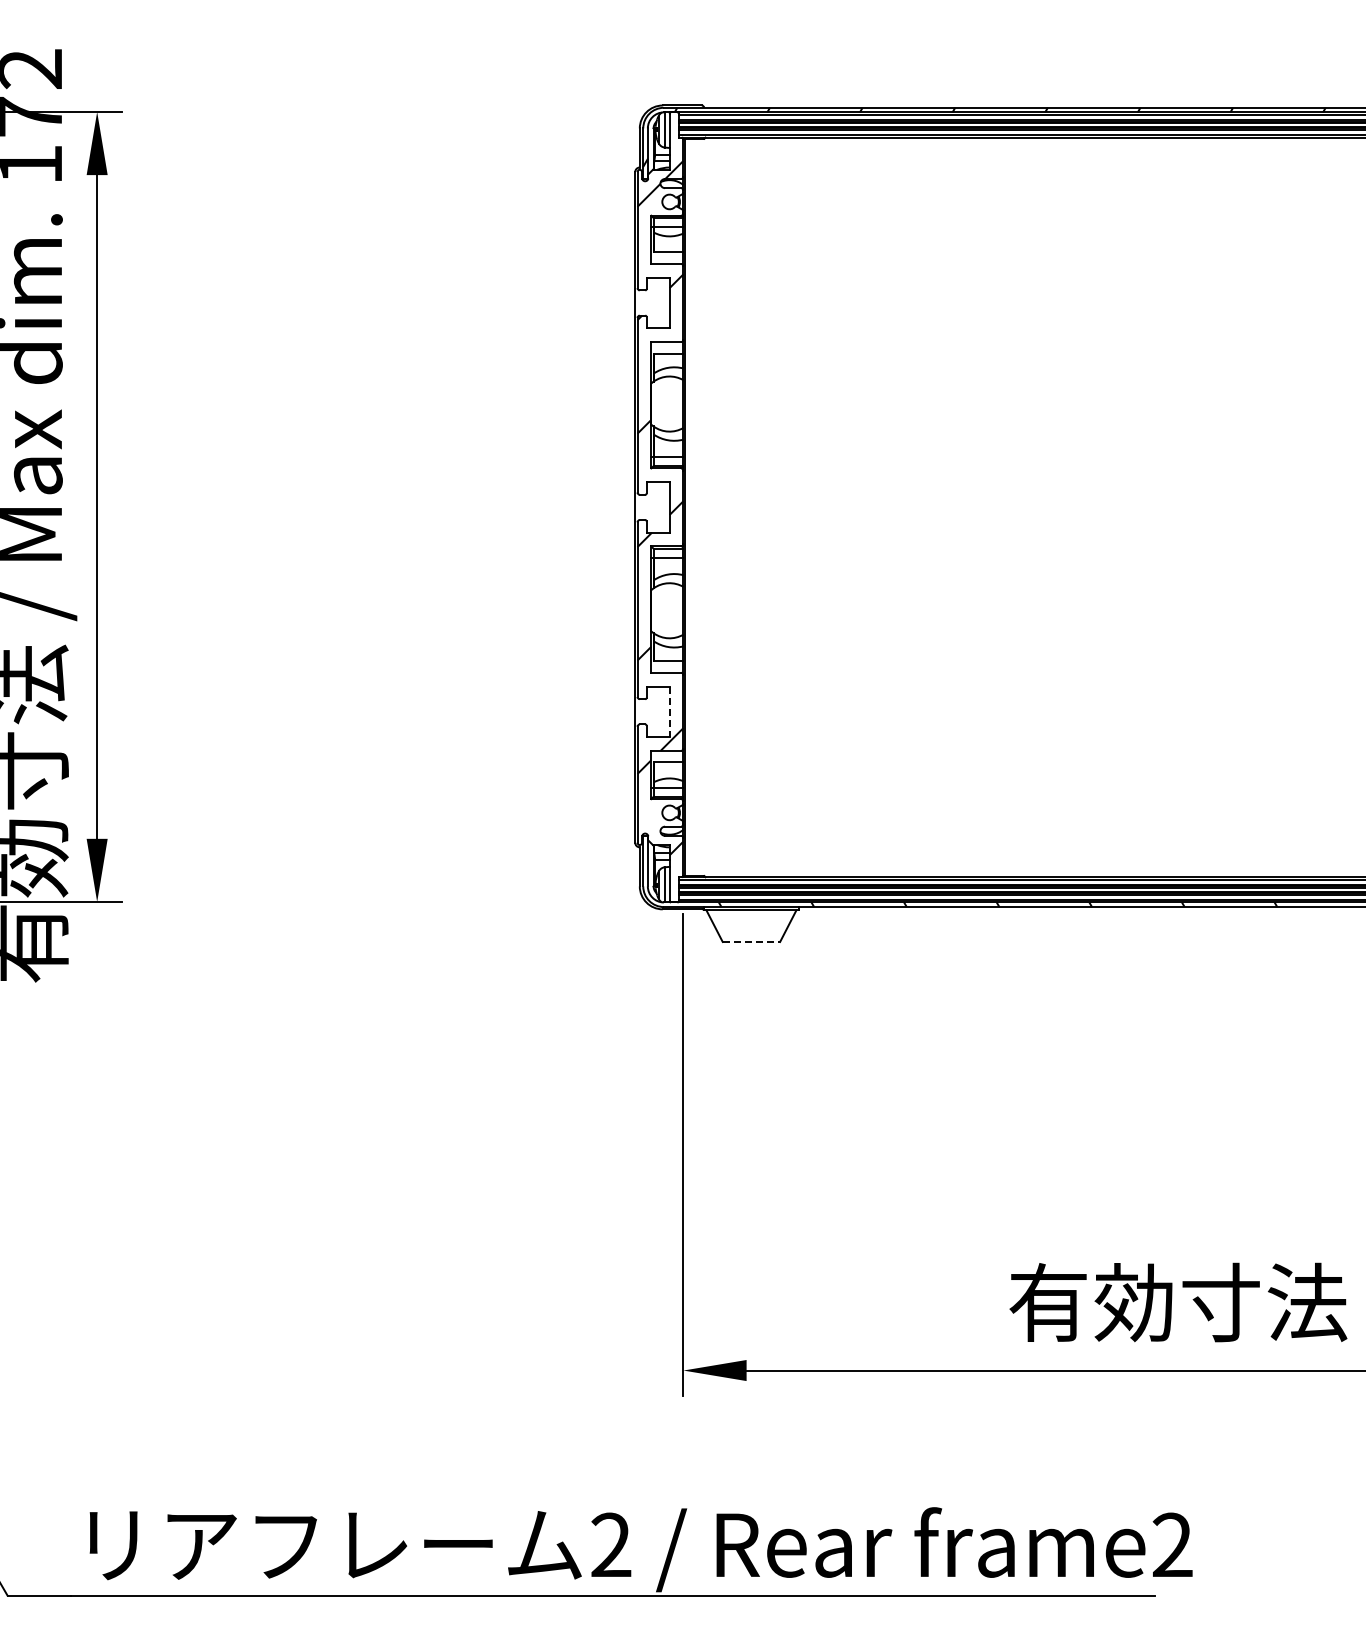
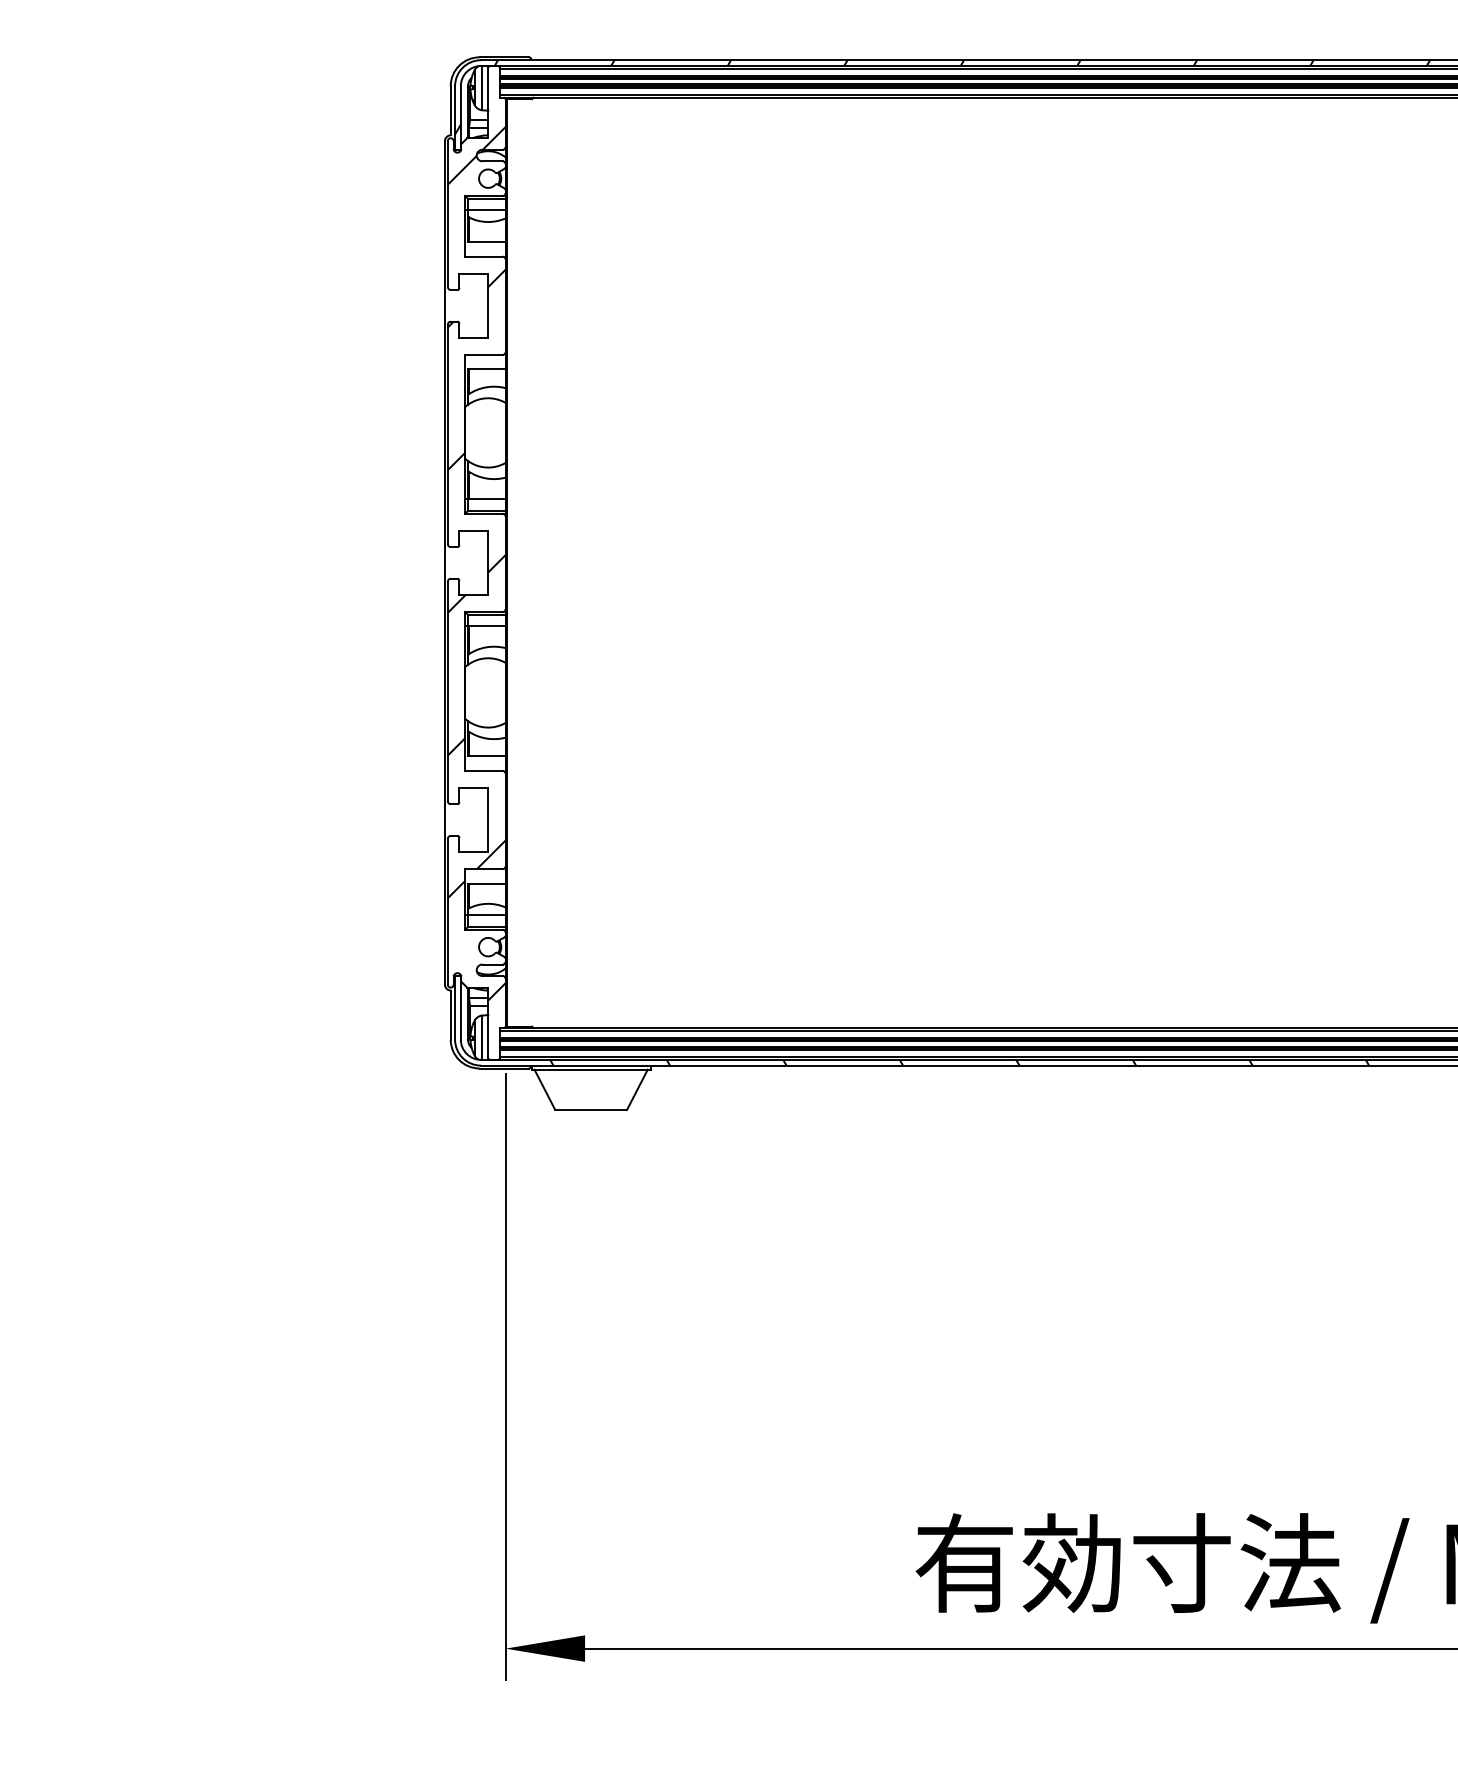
line: (669, 712) -> (488, 820), dashed -> solid
line: (751, 941) -> (591, 1108), dashed -> solid

